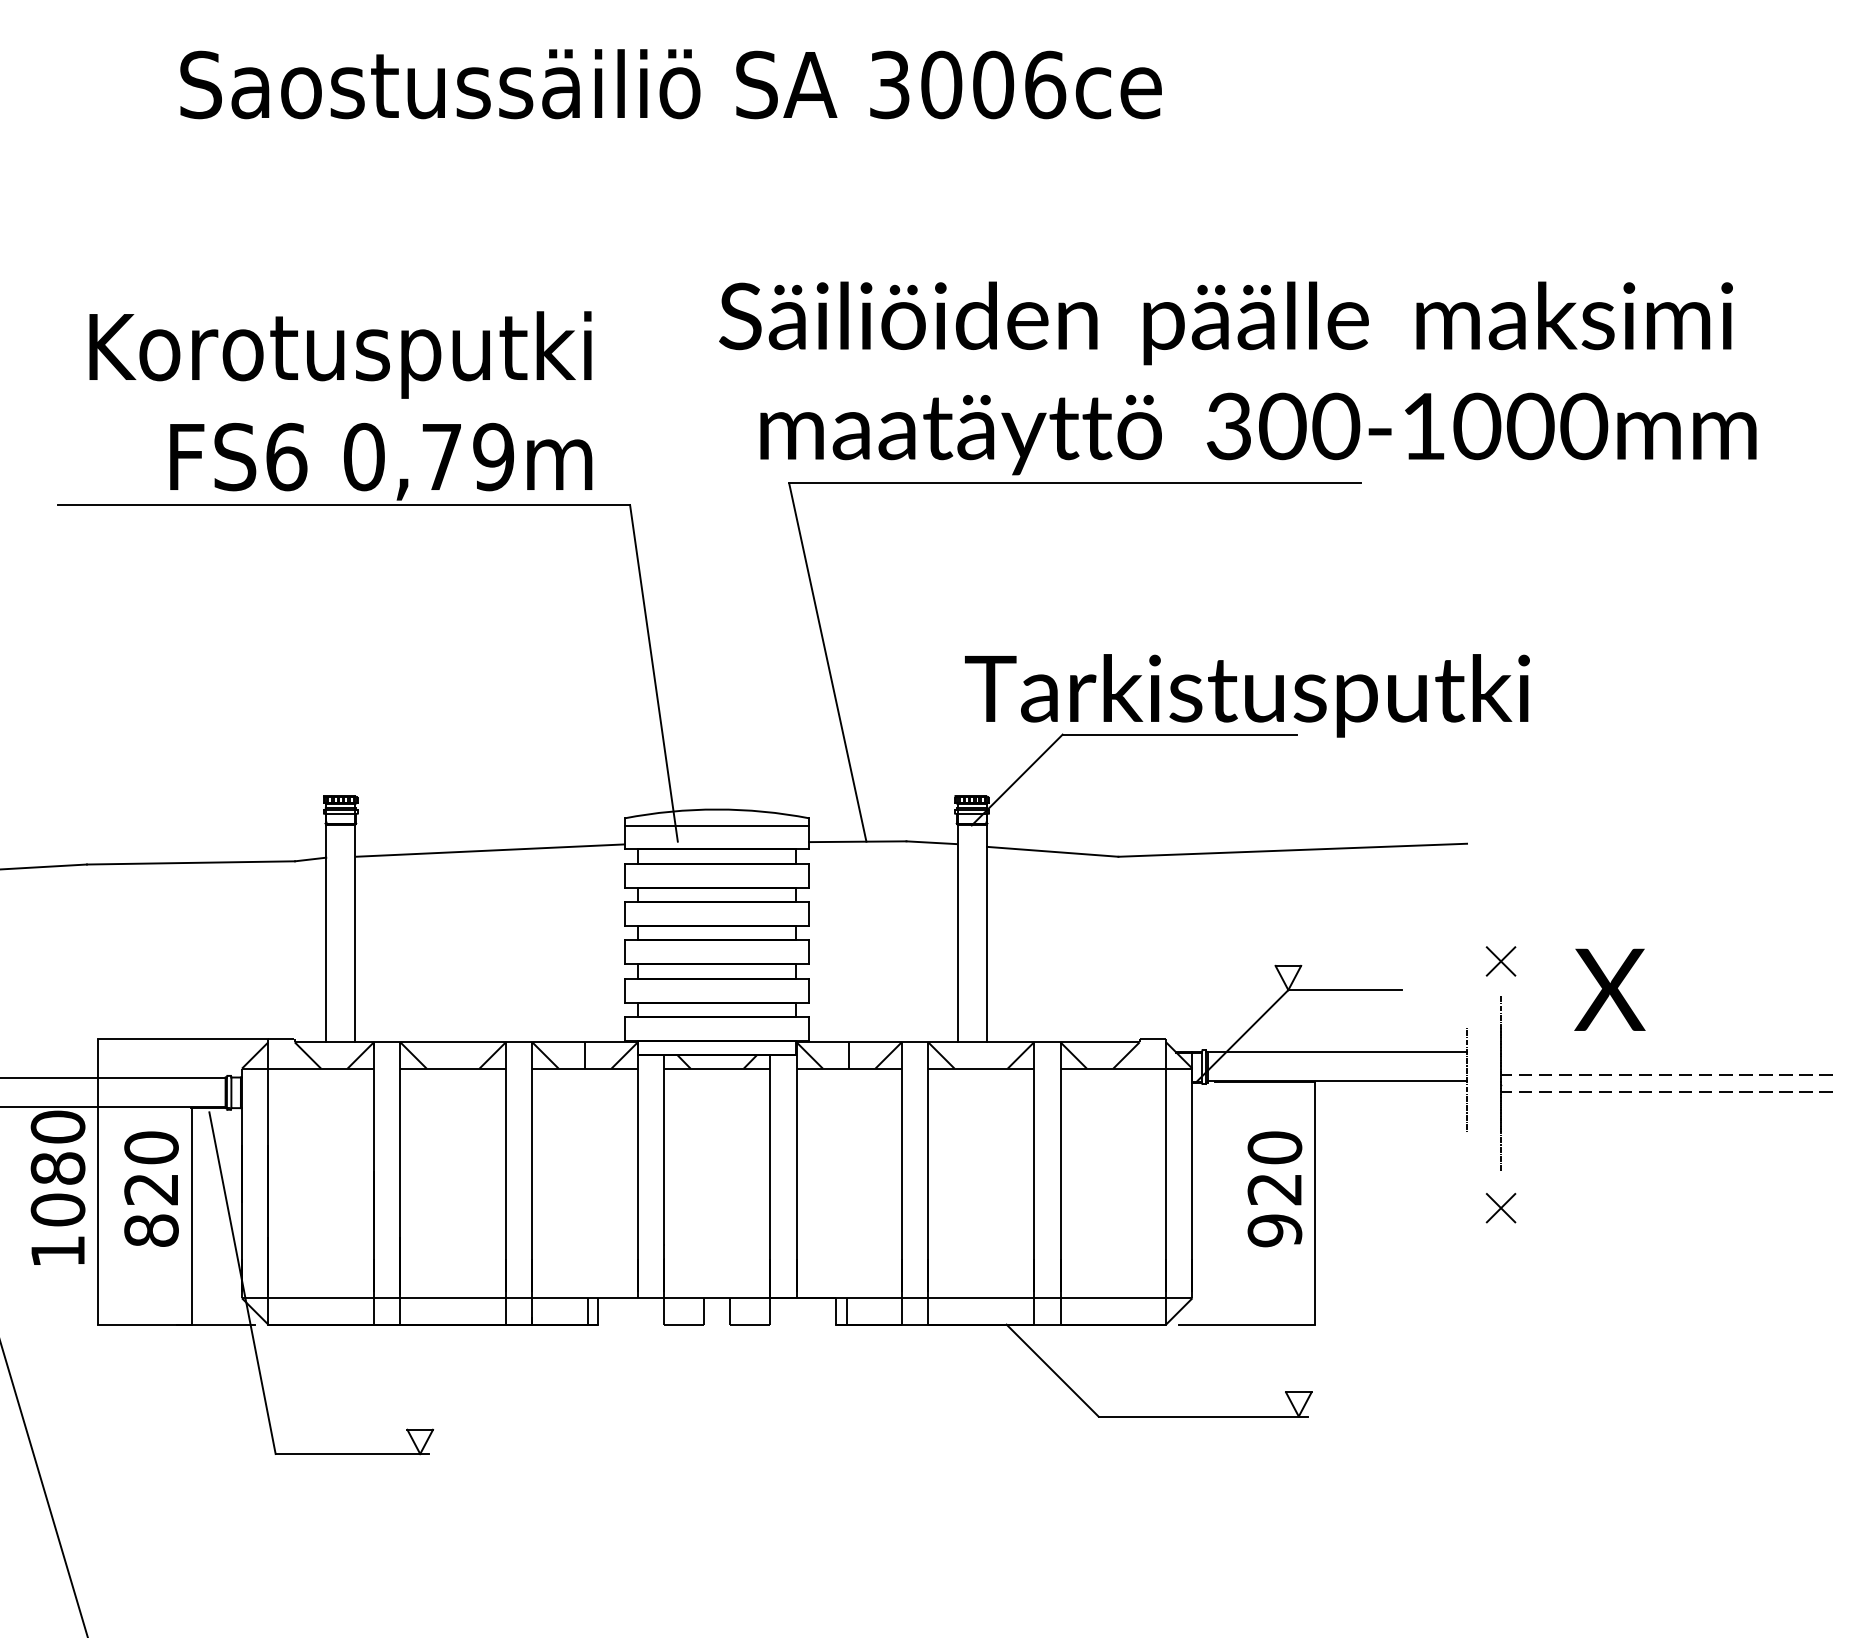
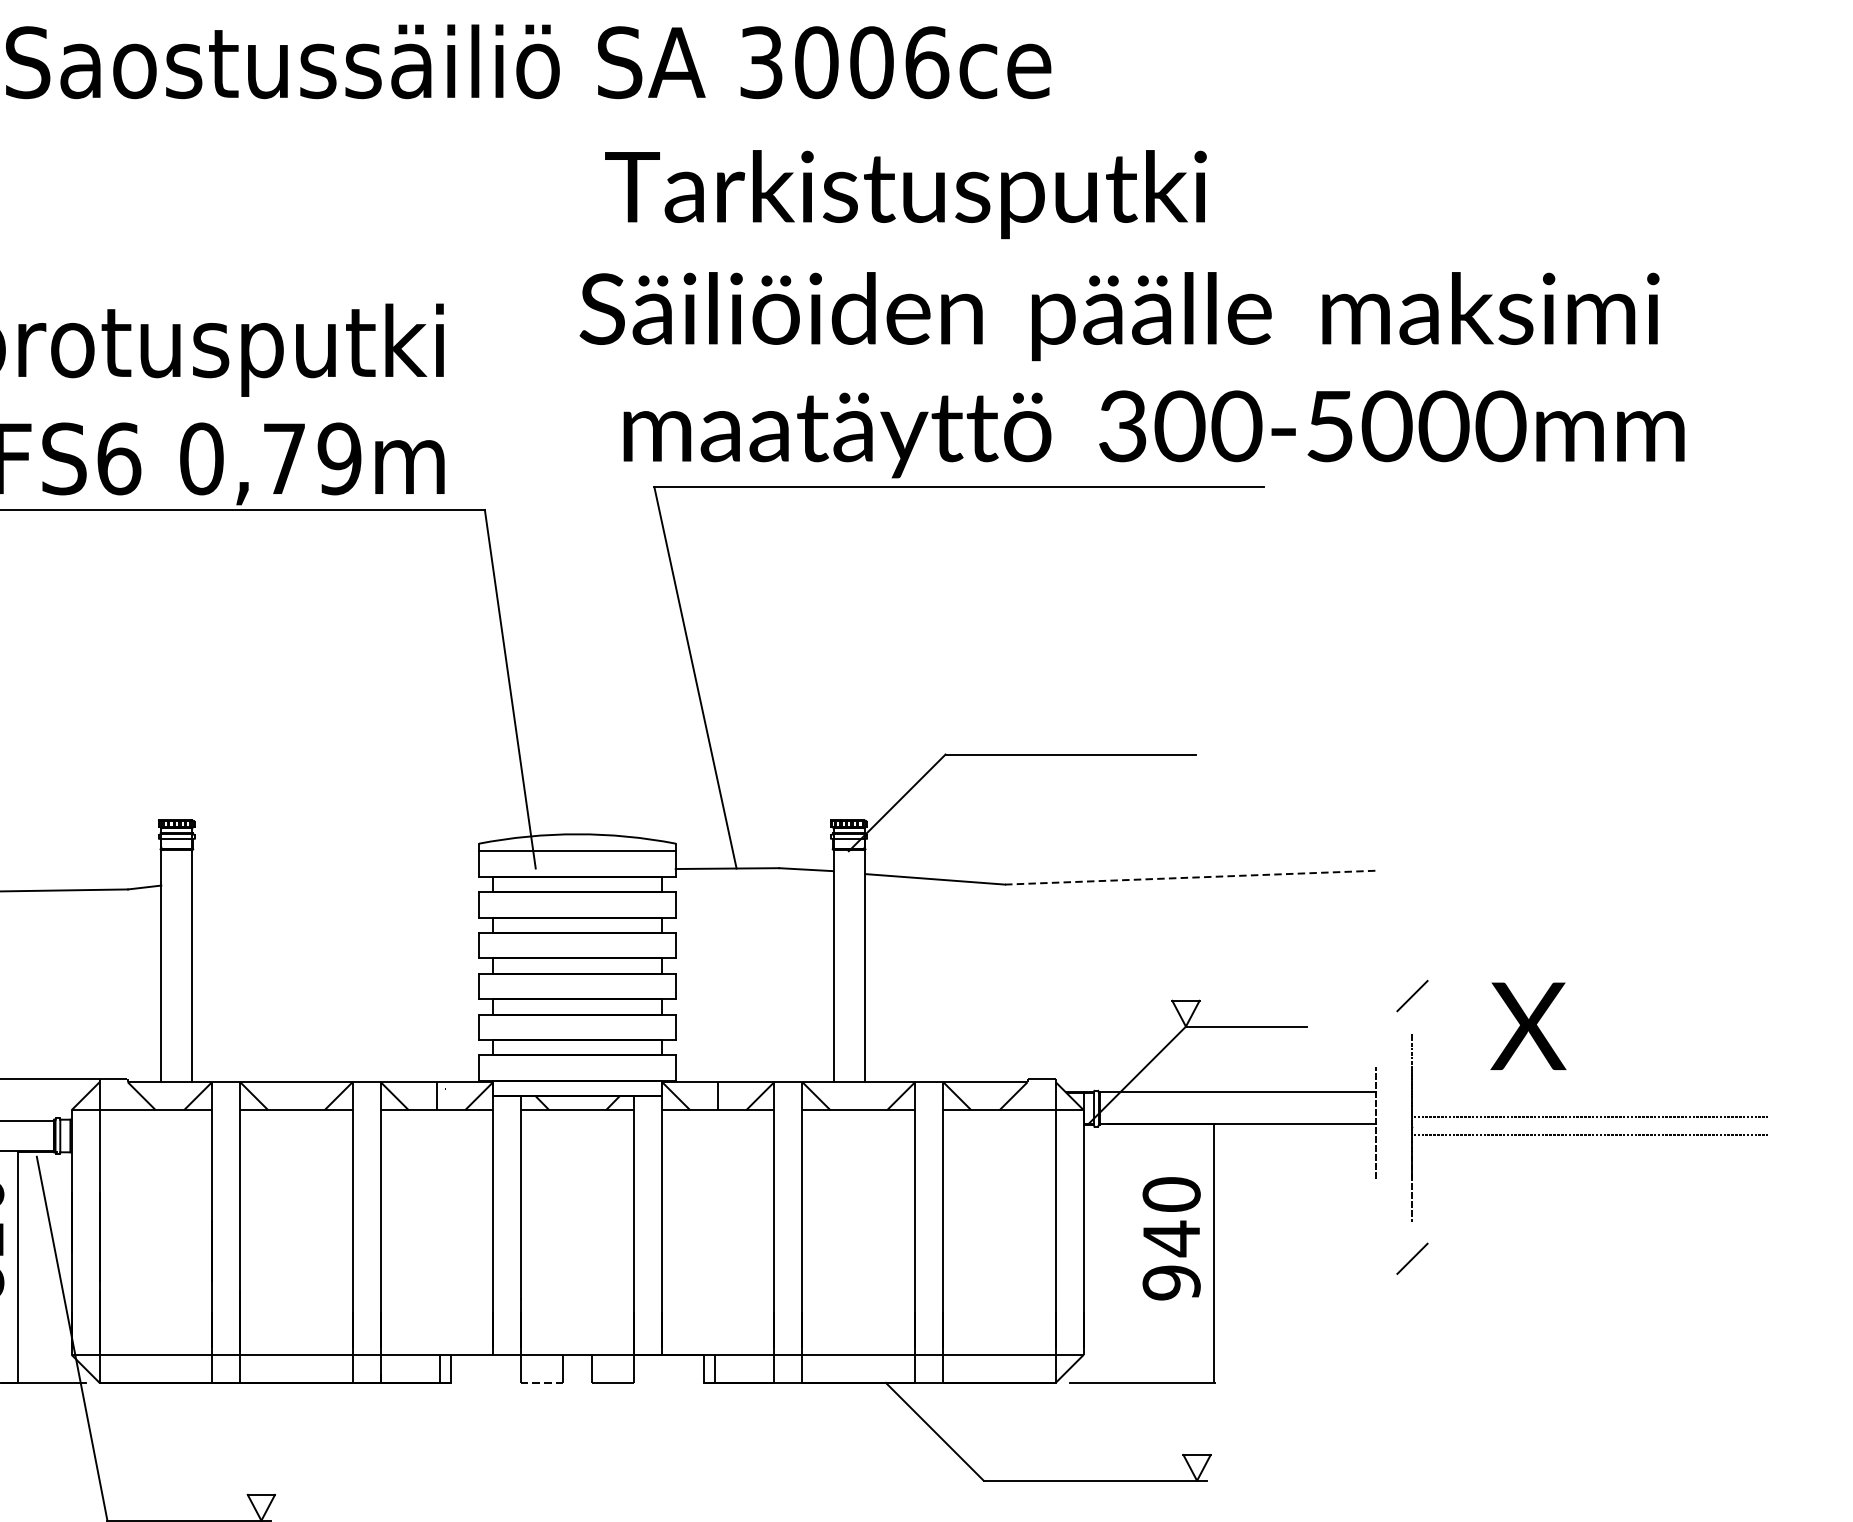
text: (1423, 426) -> (1329, 426), 300-1000mm -> 300-5000mm
text: (1247, 695) -> (906, 194), moved
line: (490, 850) -> (336, 877), removed
line: (1293, 850) -> (1191, 877), solid -> dashed
line: (1500, 961) -> (1411, 996), removed
text: (1274, 1189) -> (1171, 1238), 920 -> 940
line: (1500, 1208) -> (1411, 1259), removed
line: (684, 1324) -> (542, 1382), solid -> dashed

